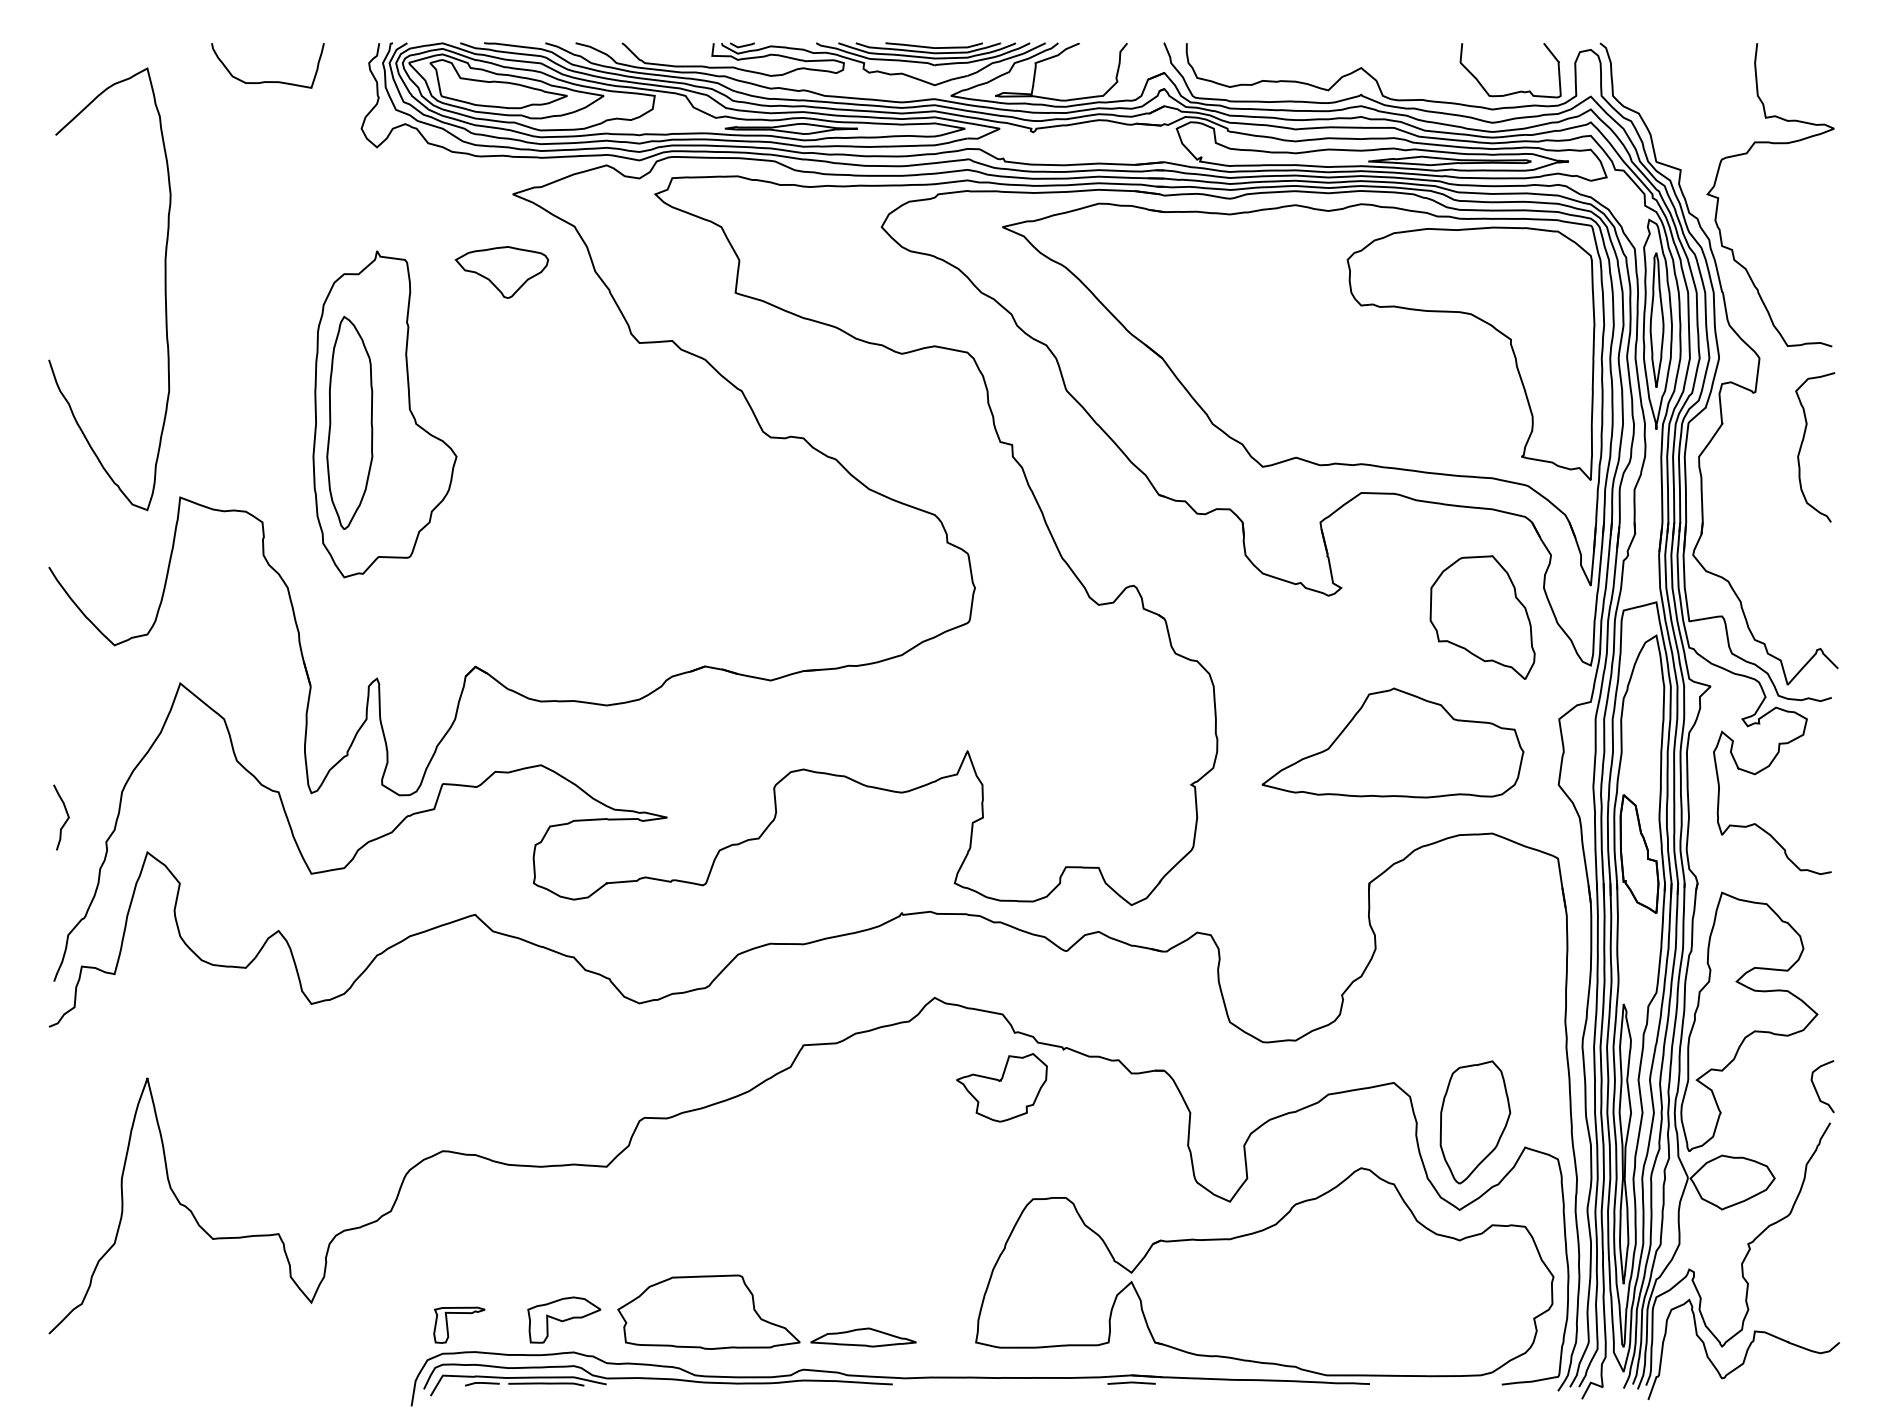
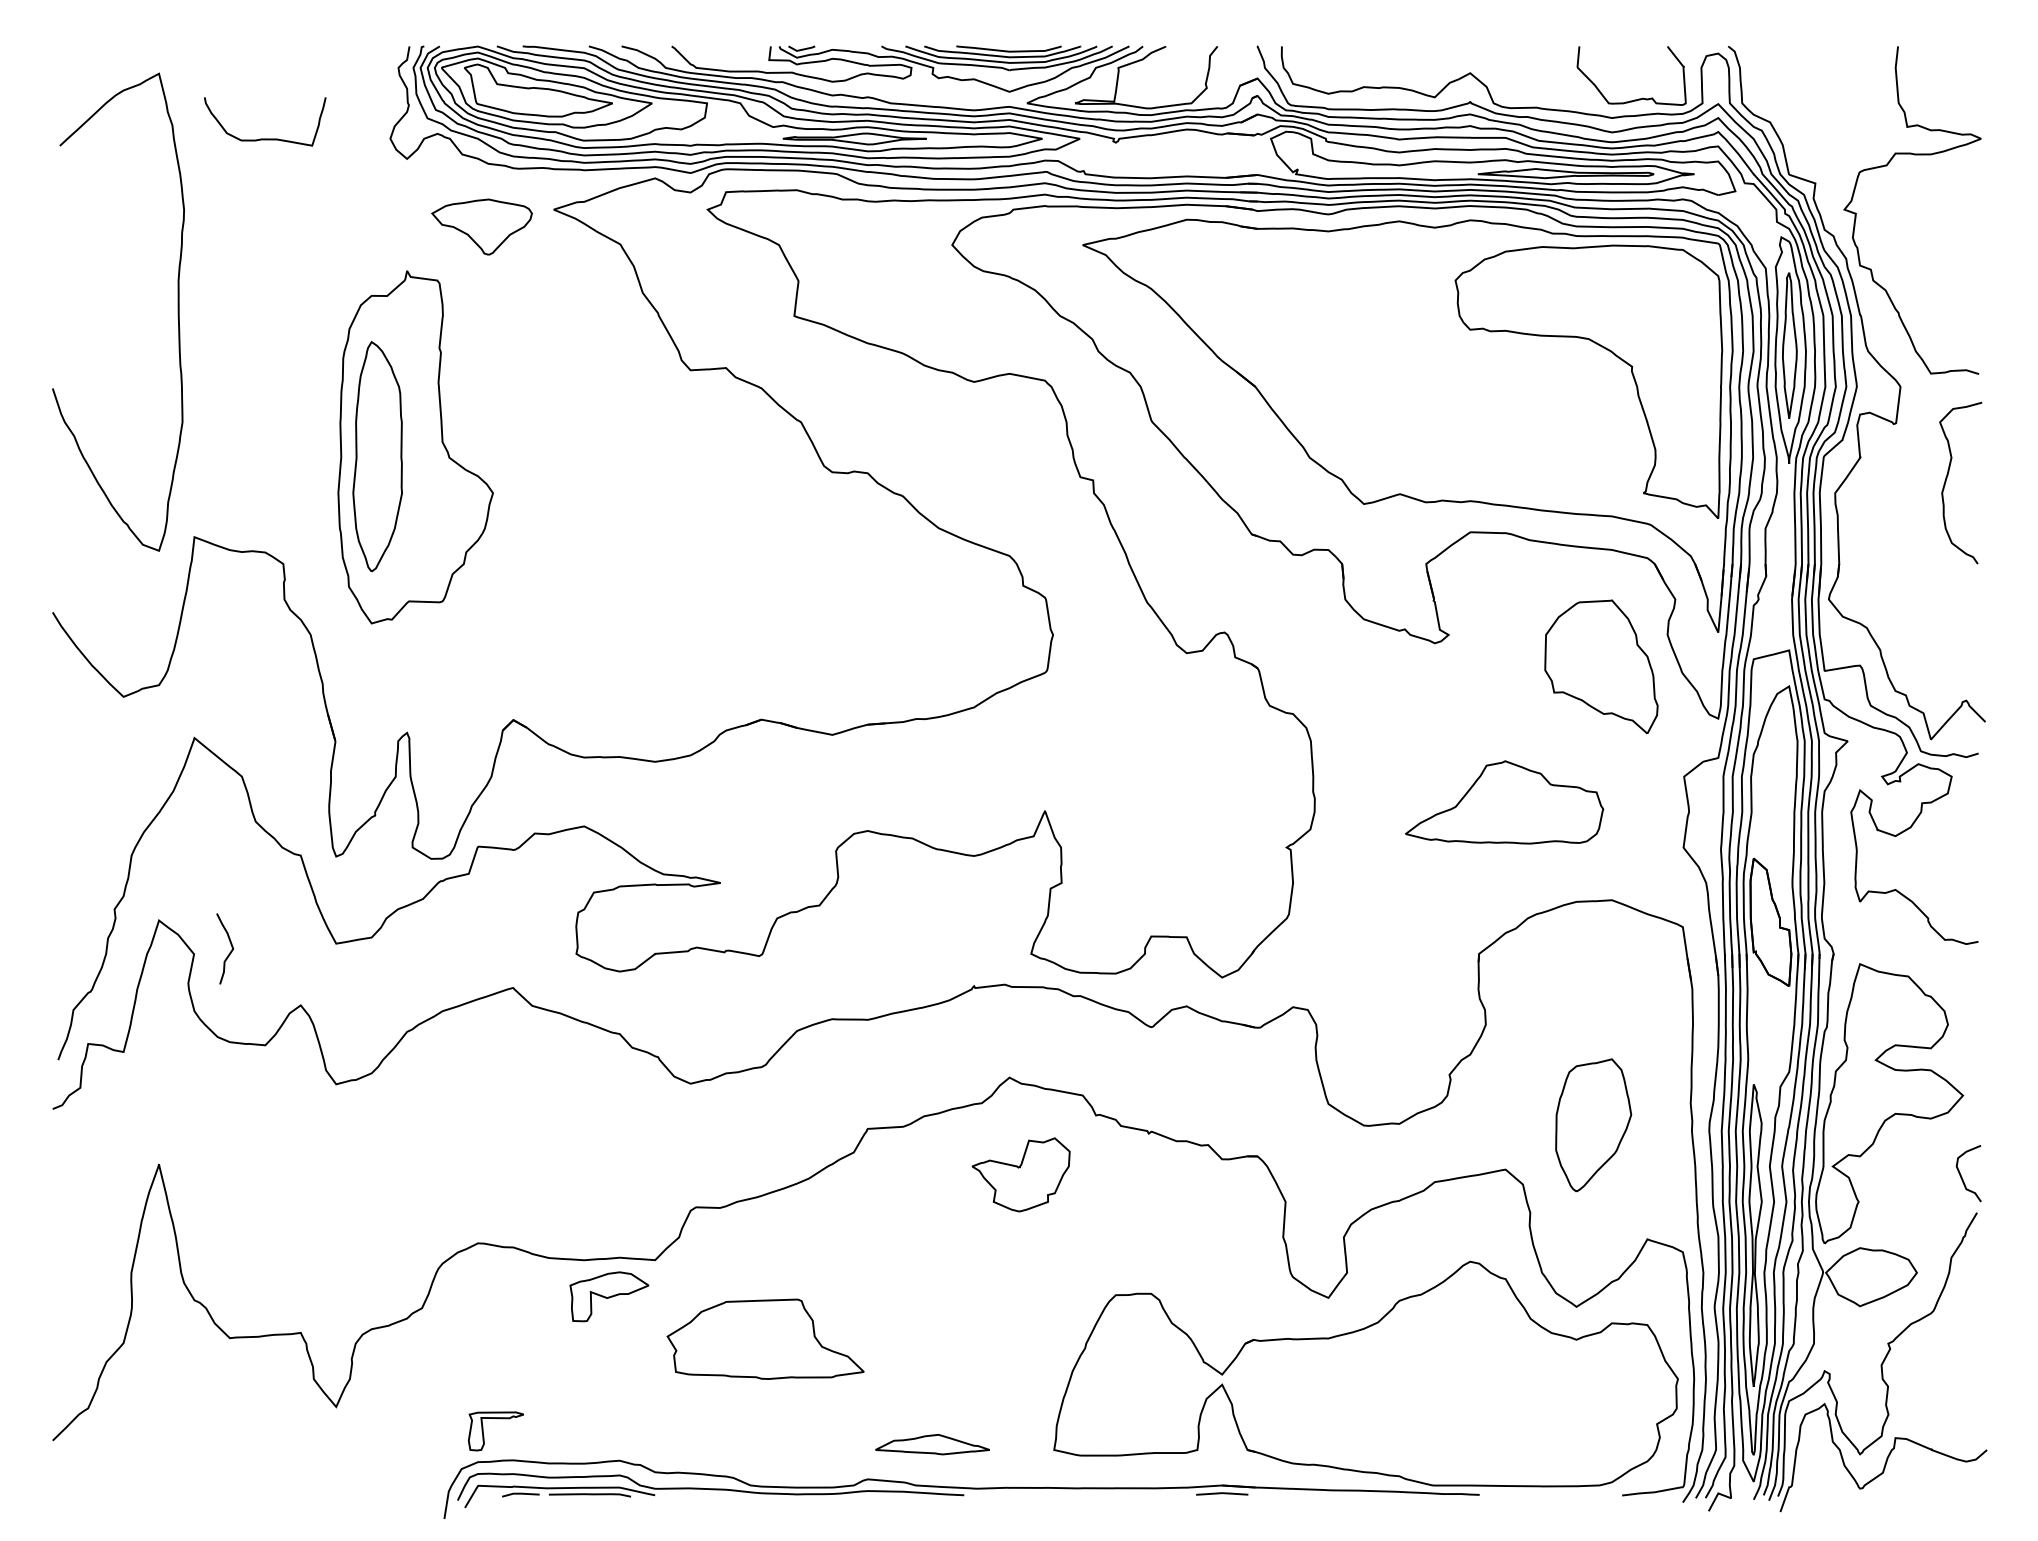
curve: (268, 81) -> (265, 138), moved
part: (501, 271) -> (481, 226), moved
part: (1392, 743) -> (1504, 802), size x0.7
curve: (65, 820) -> (229, 952), moved
part: (1001, 1087) -> (1020, 1174), moved
part: (1475, 1122) -> (1593, 1125), moved
part: (708, 1311) -> (765, 1338), moved
part: (564, 1319) -> (609, 1296), moved

